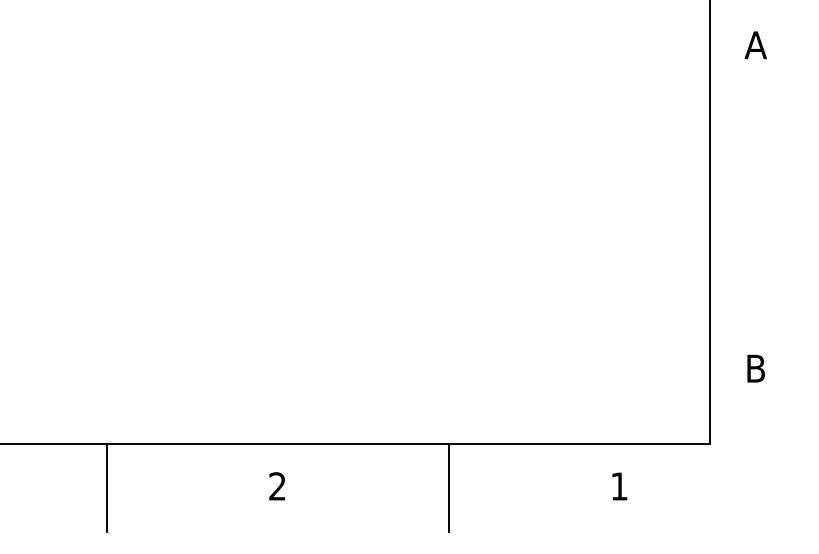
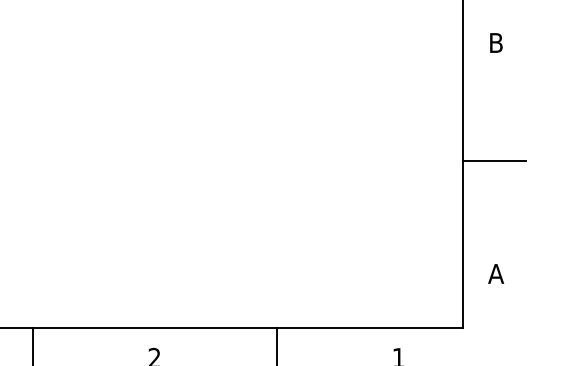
text: (755, 45) -> (495, 43), A -> B
line: (753, 210) -> (494, 160), added
text: (755, 368) -> (495, 273), B -> A

